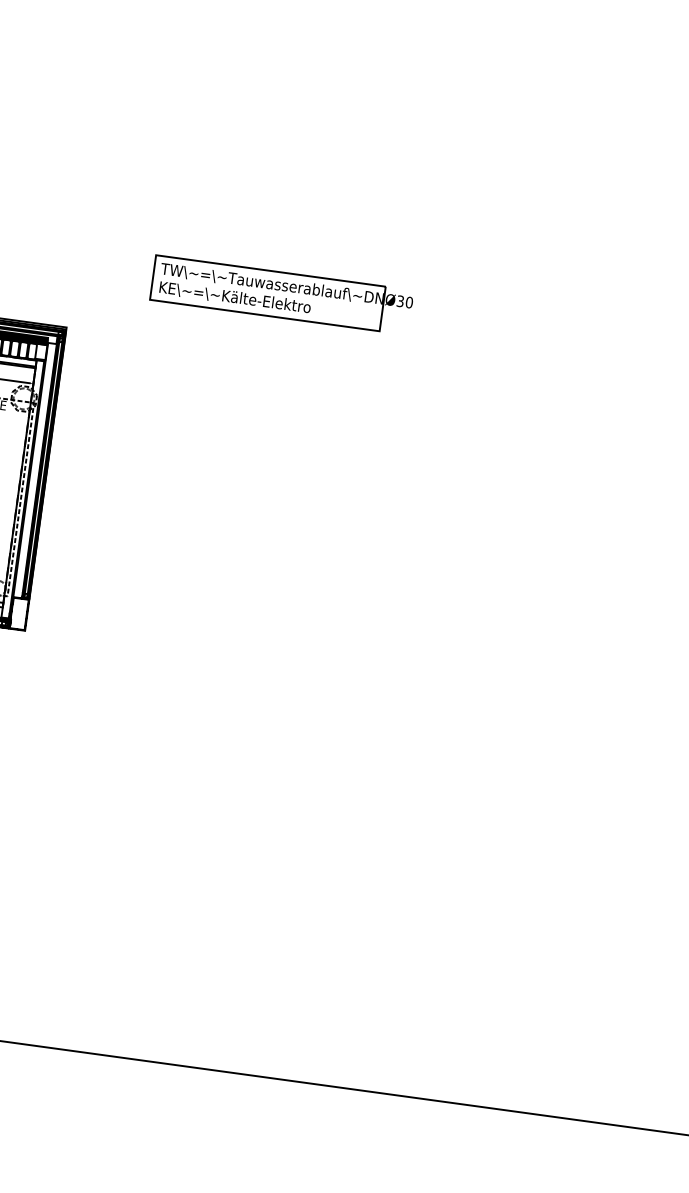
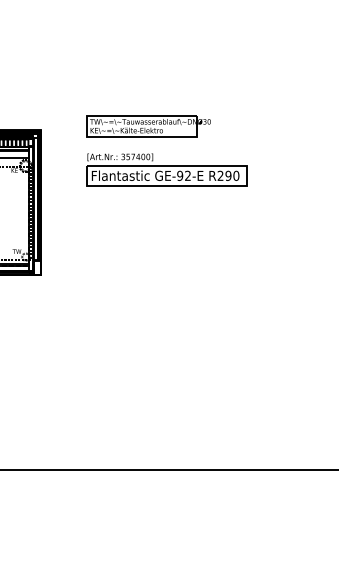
part: (281, 294) -> (148, 126), moved
part: (316, 446) -> (166, 169), added

